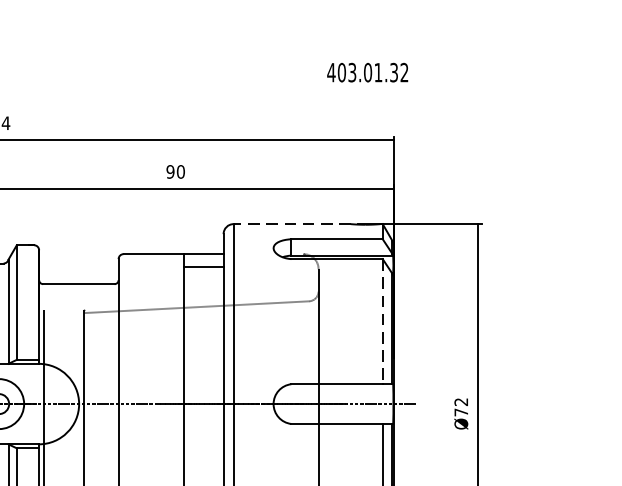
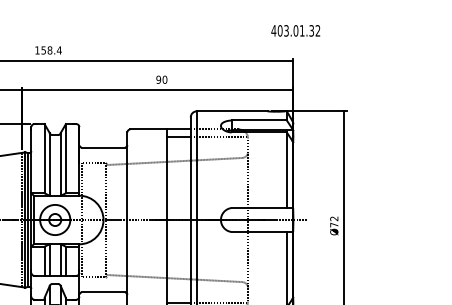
text: (367, 72) -> (295, 30), moved
line: (291, 224) -> (231, 111), dashed -> solid
line: (382, 322) -> (286, 170), dashed -> solid

